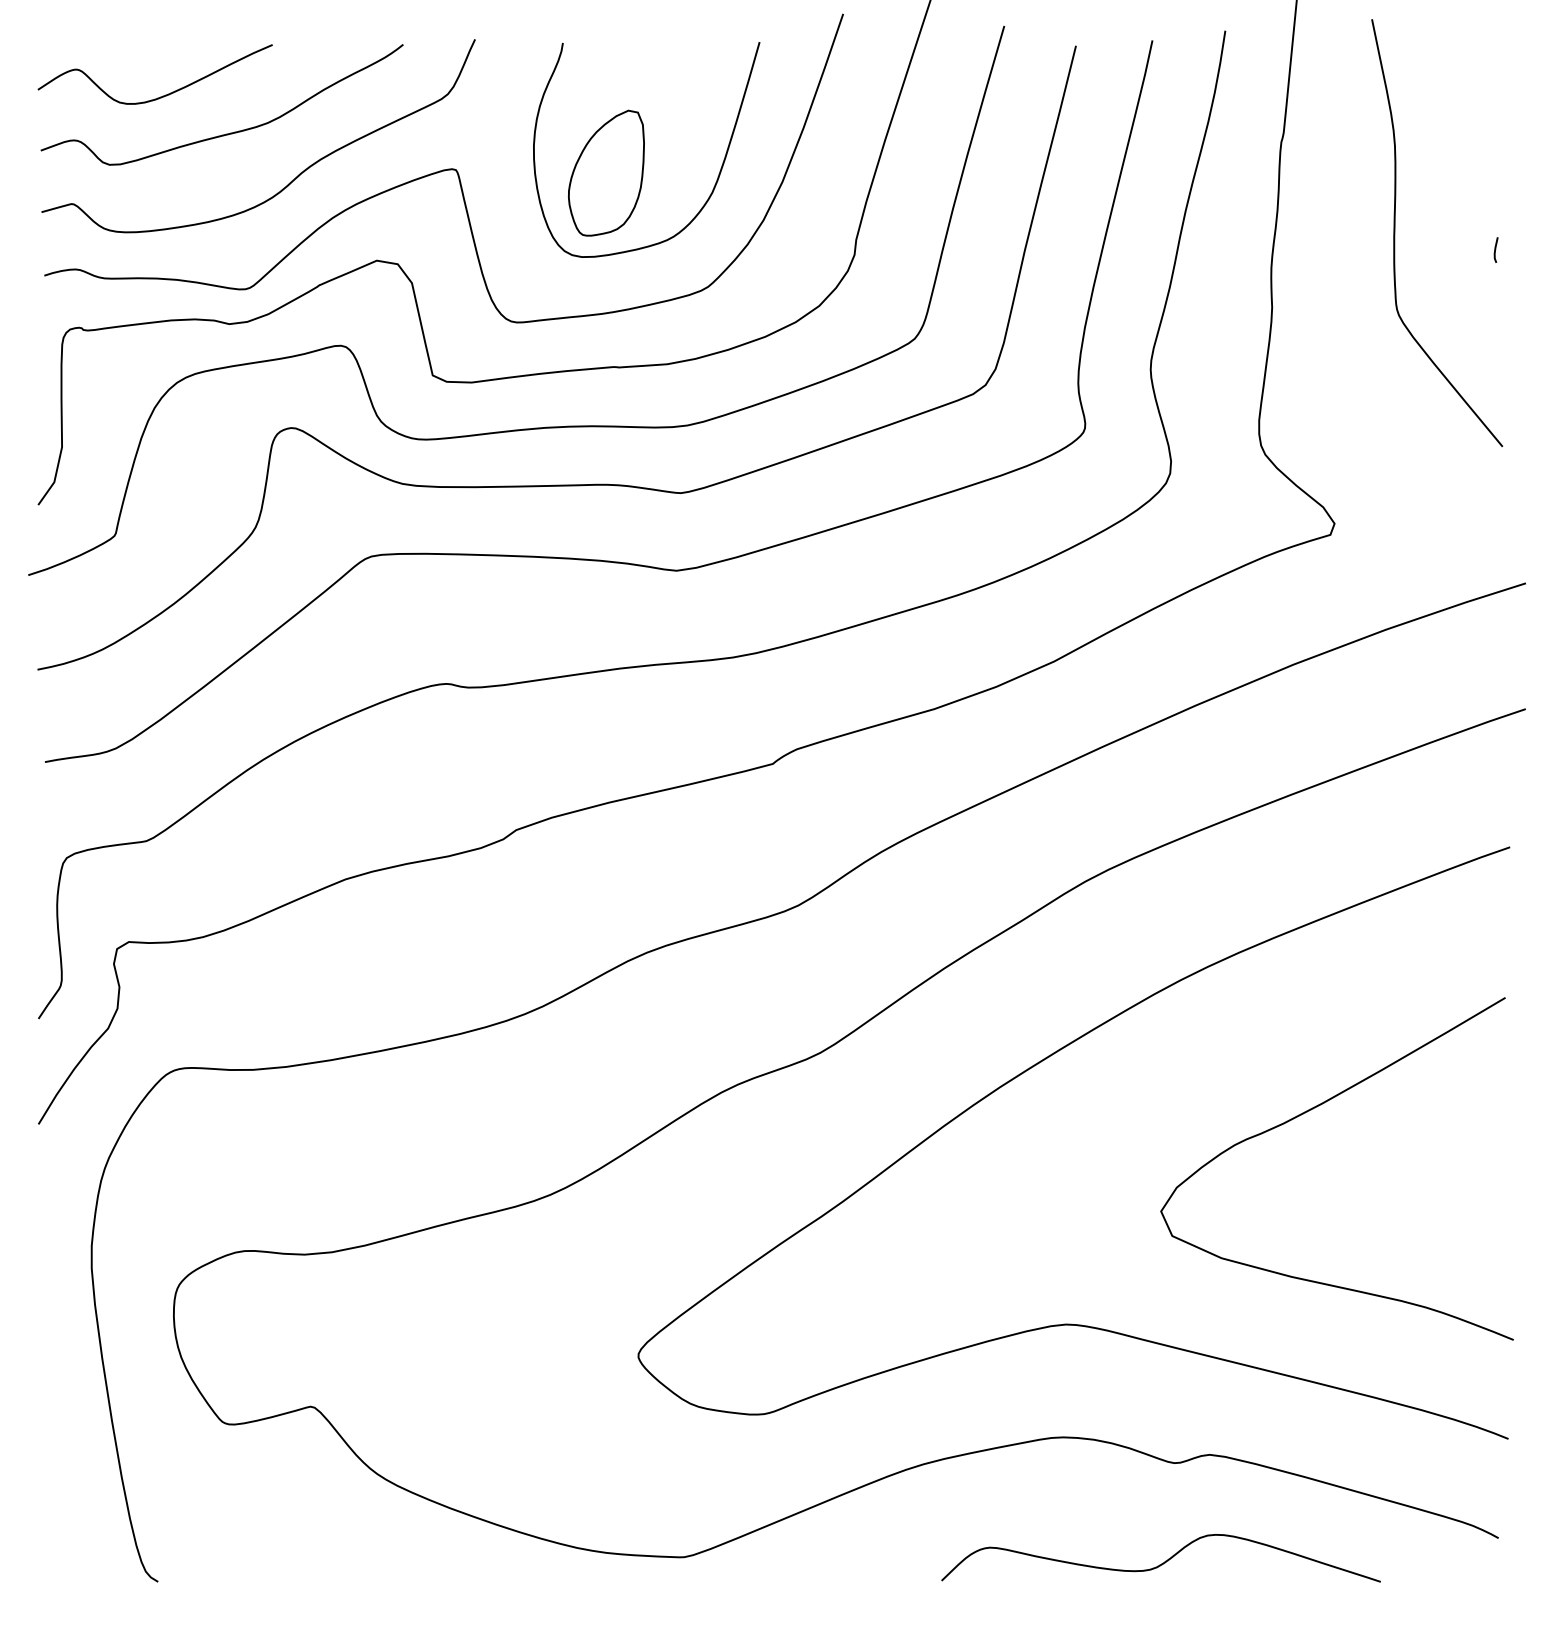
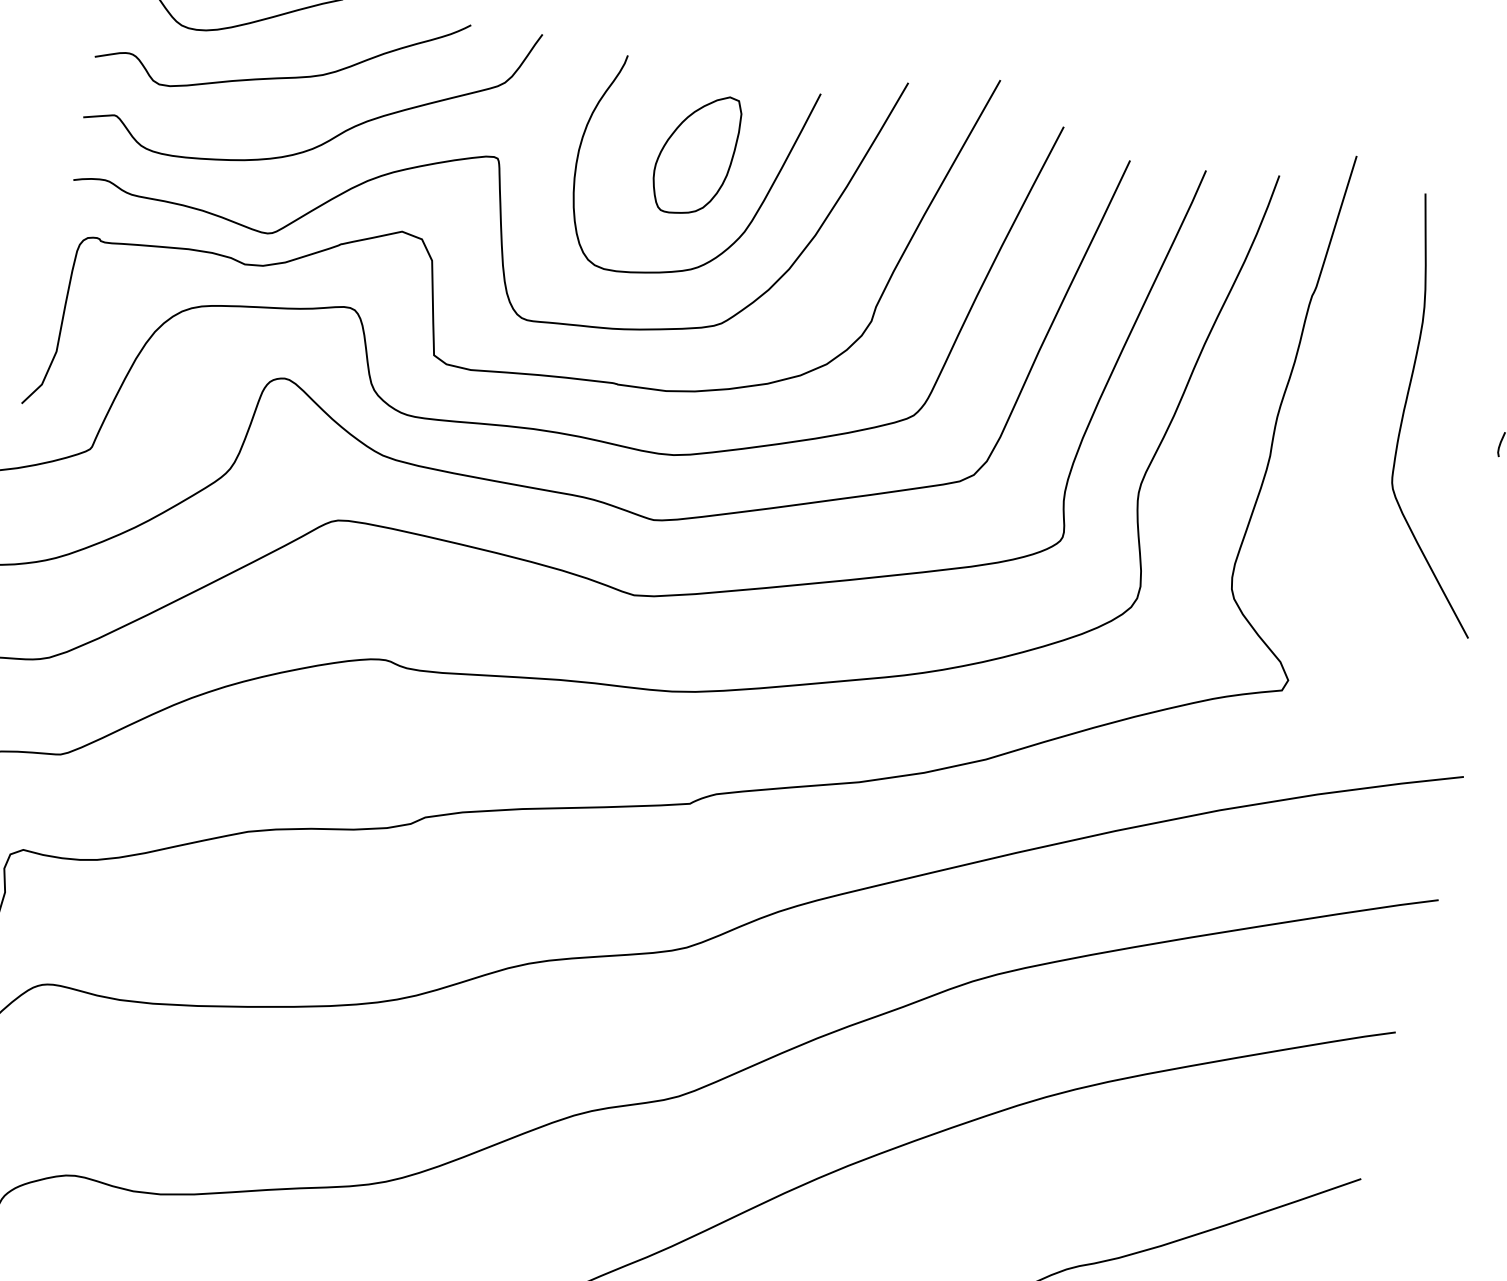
part: (606, 172) -> (696, 153), moved

